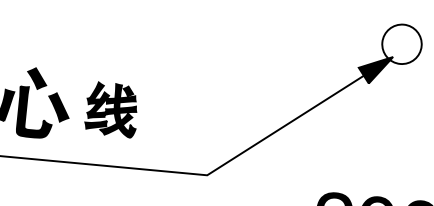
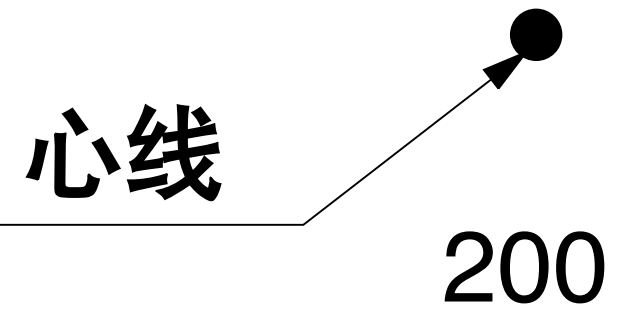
fill: (401, 44) -> (535, 34), added
part: (111, 109) -> (173, 152), size x1.43

